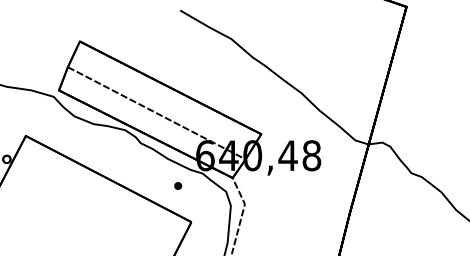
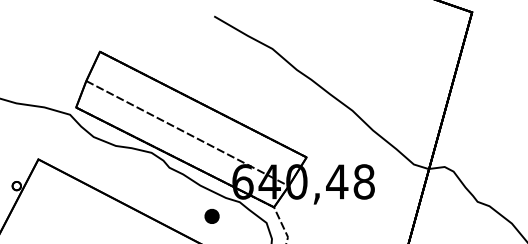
part: (177, 185) -> (211, 215), size x1.67

